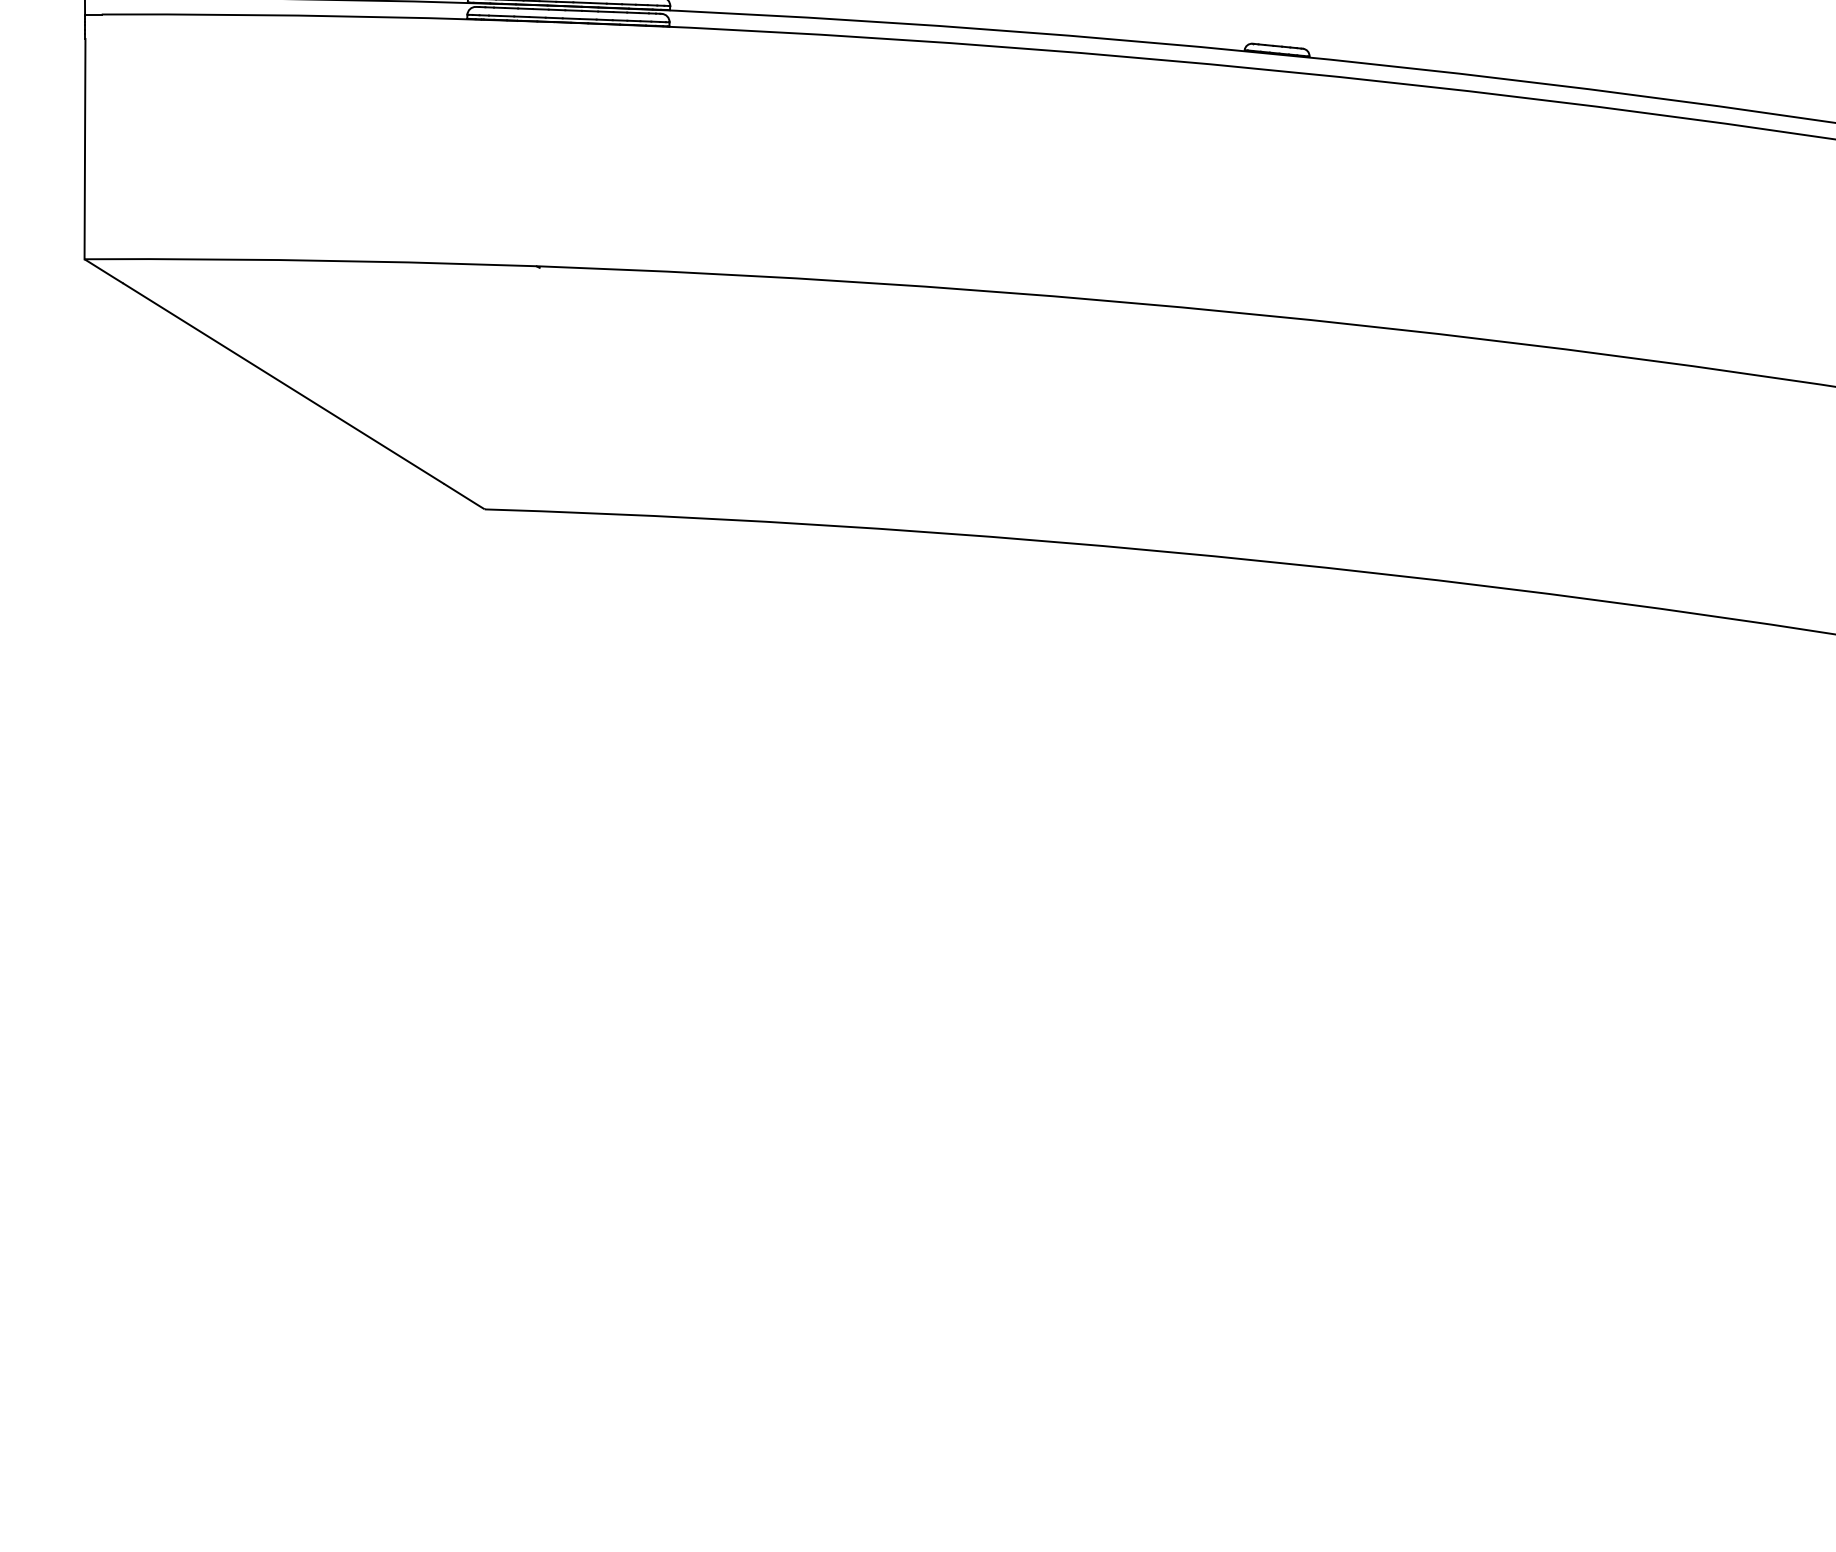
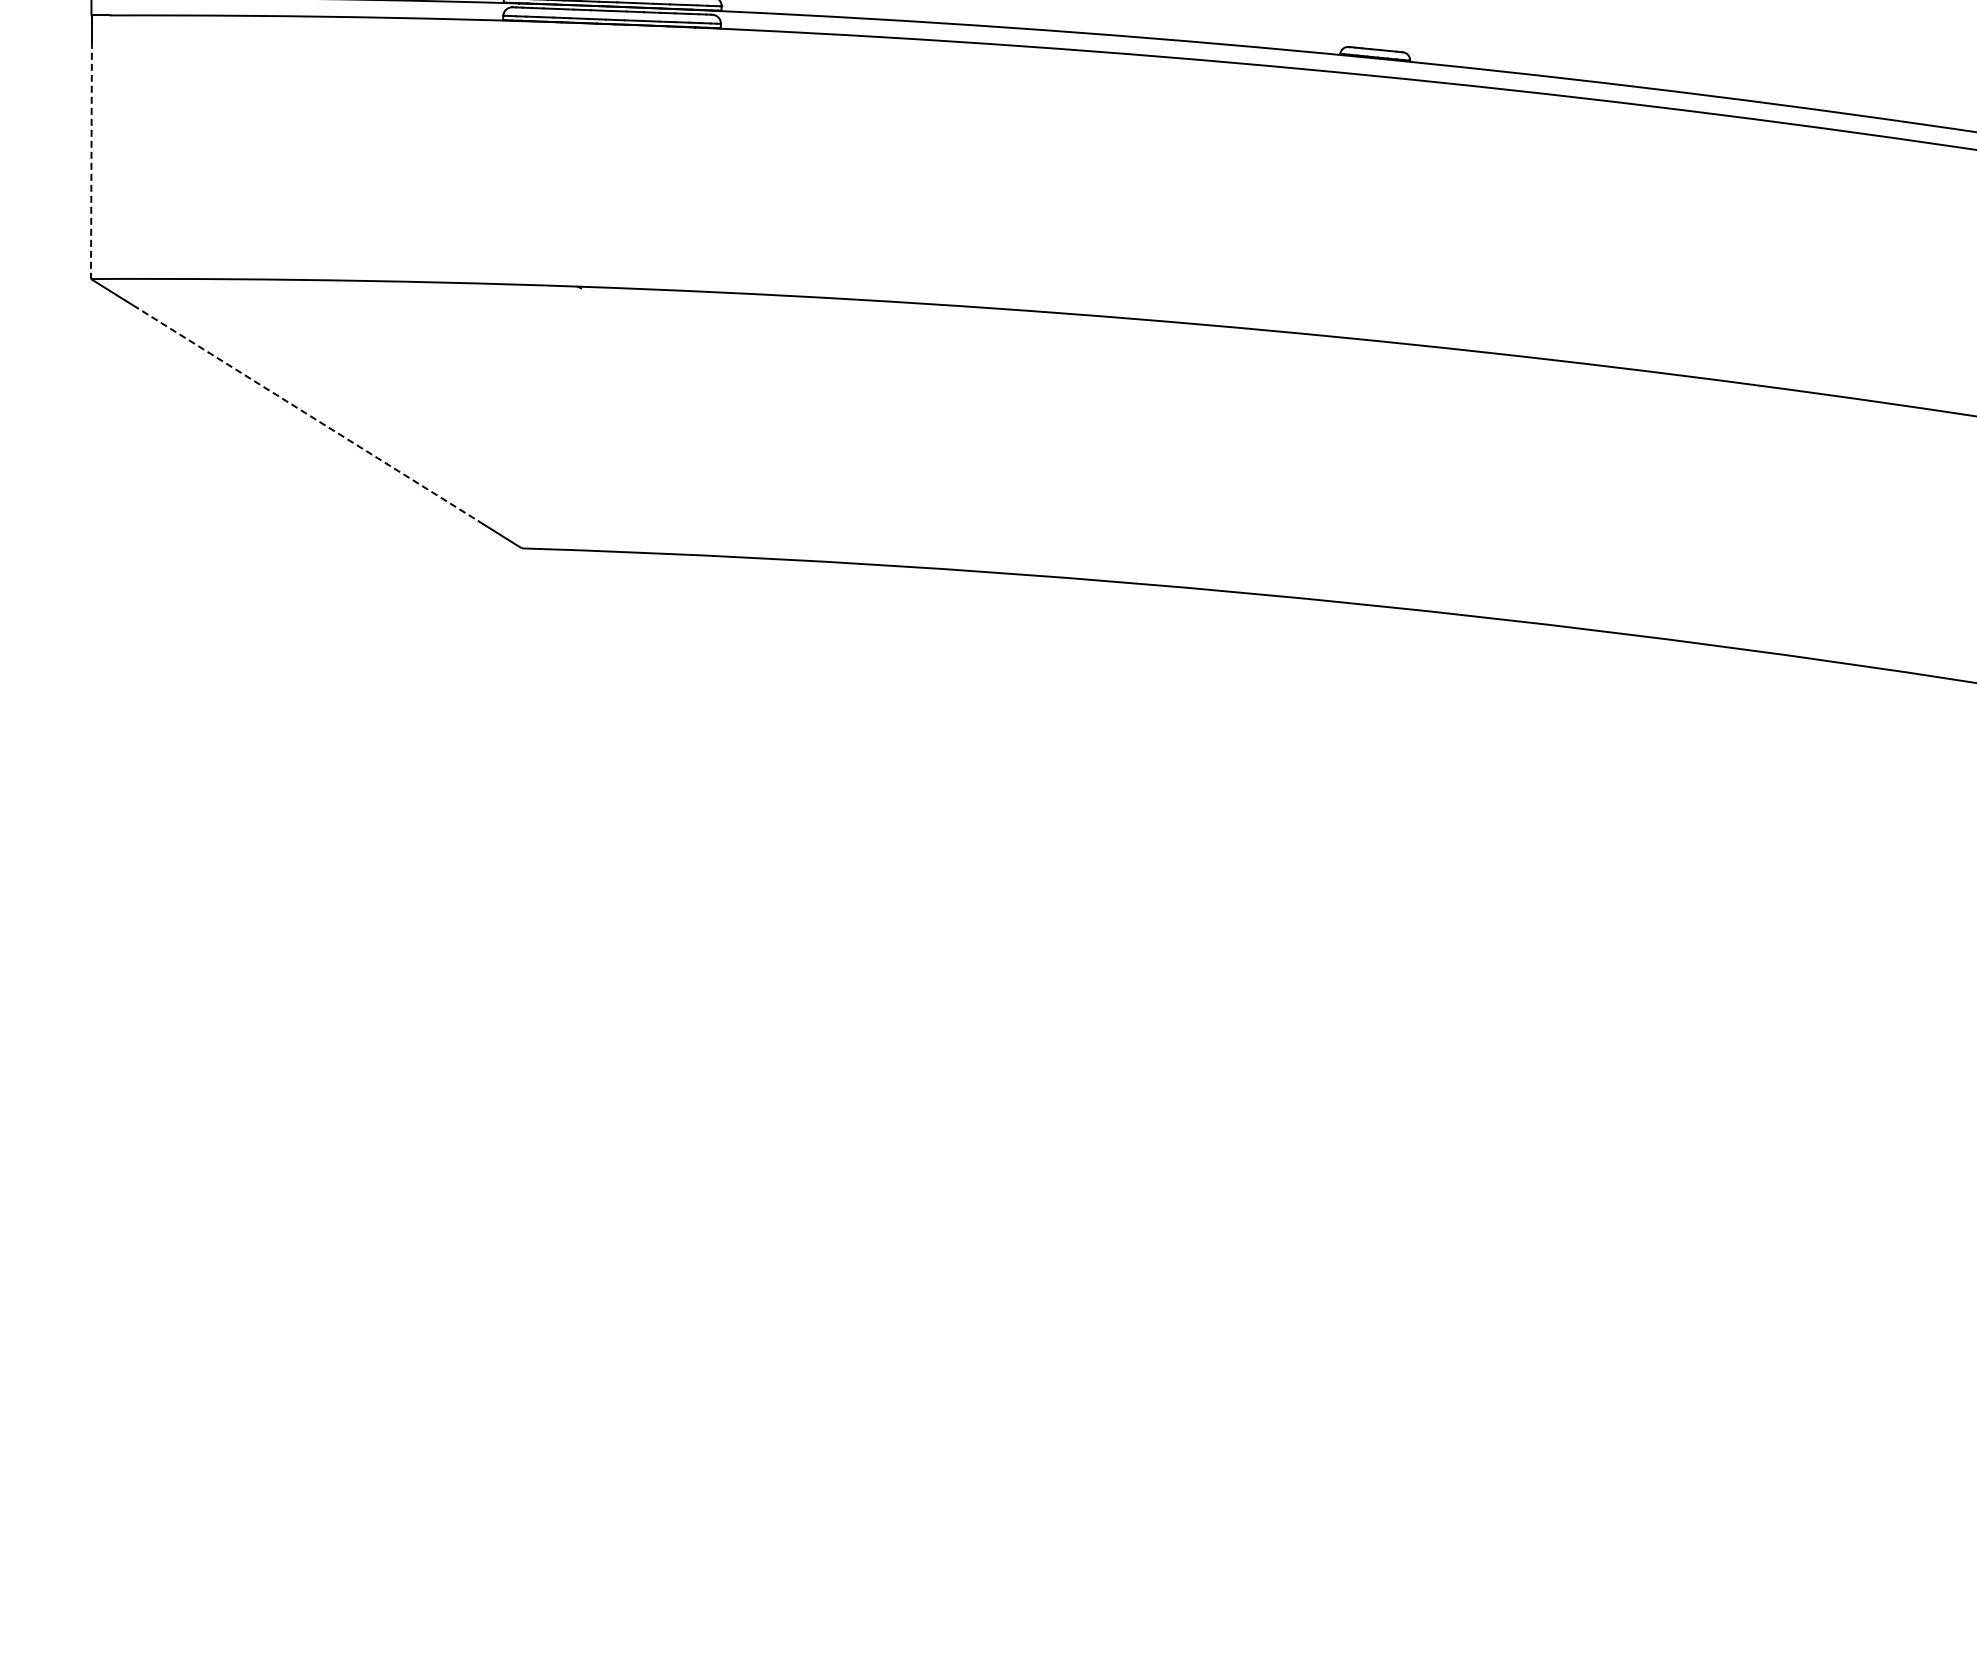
line: (85, 149) -> (91, 160), solid -> dashed
line: (283, 384) -> (305, 413), solid -> dashed

